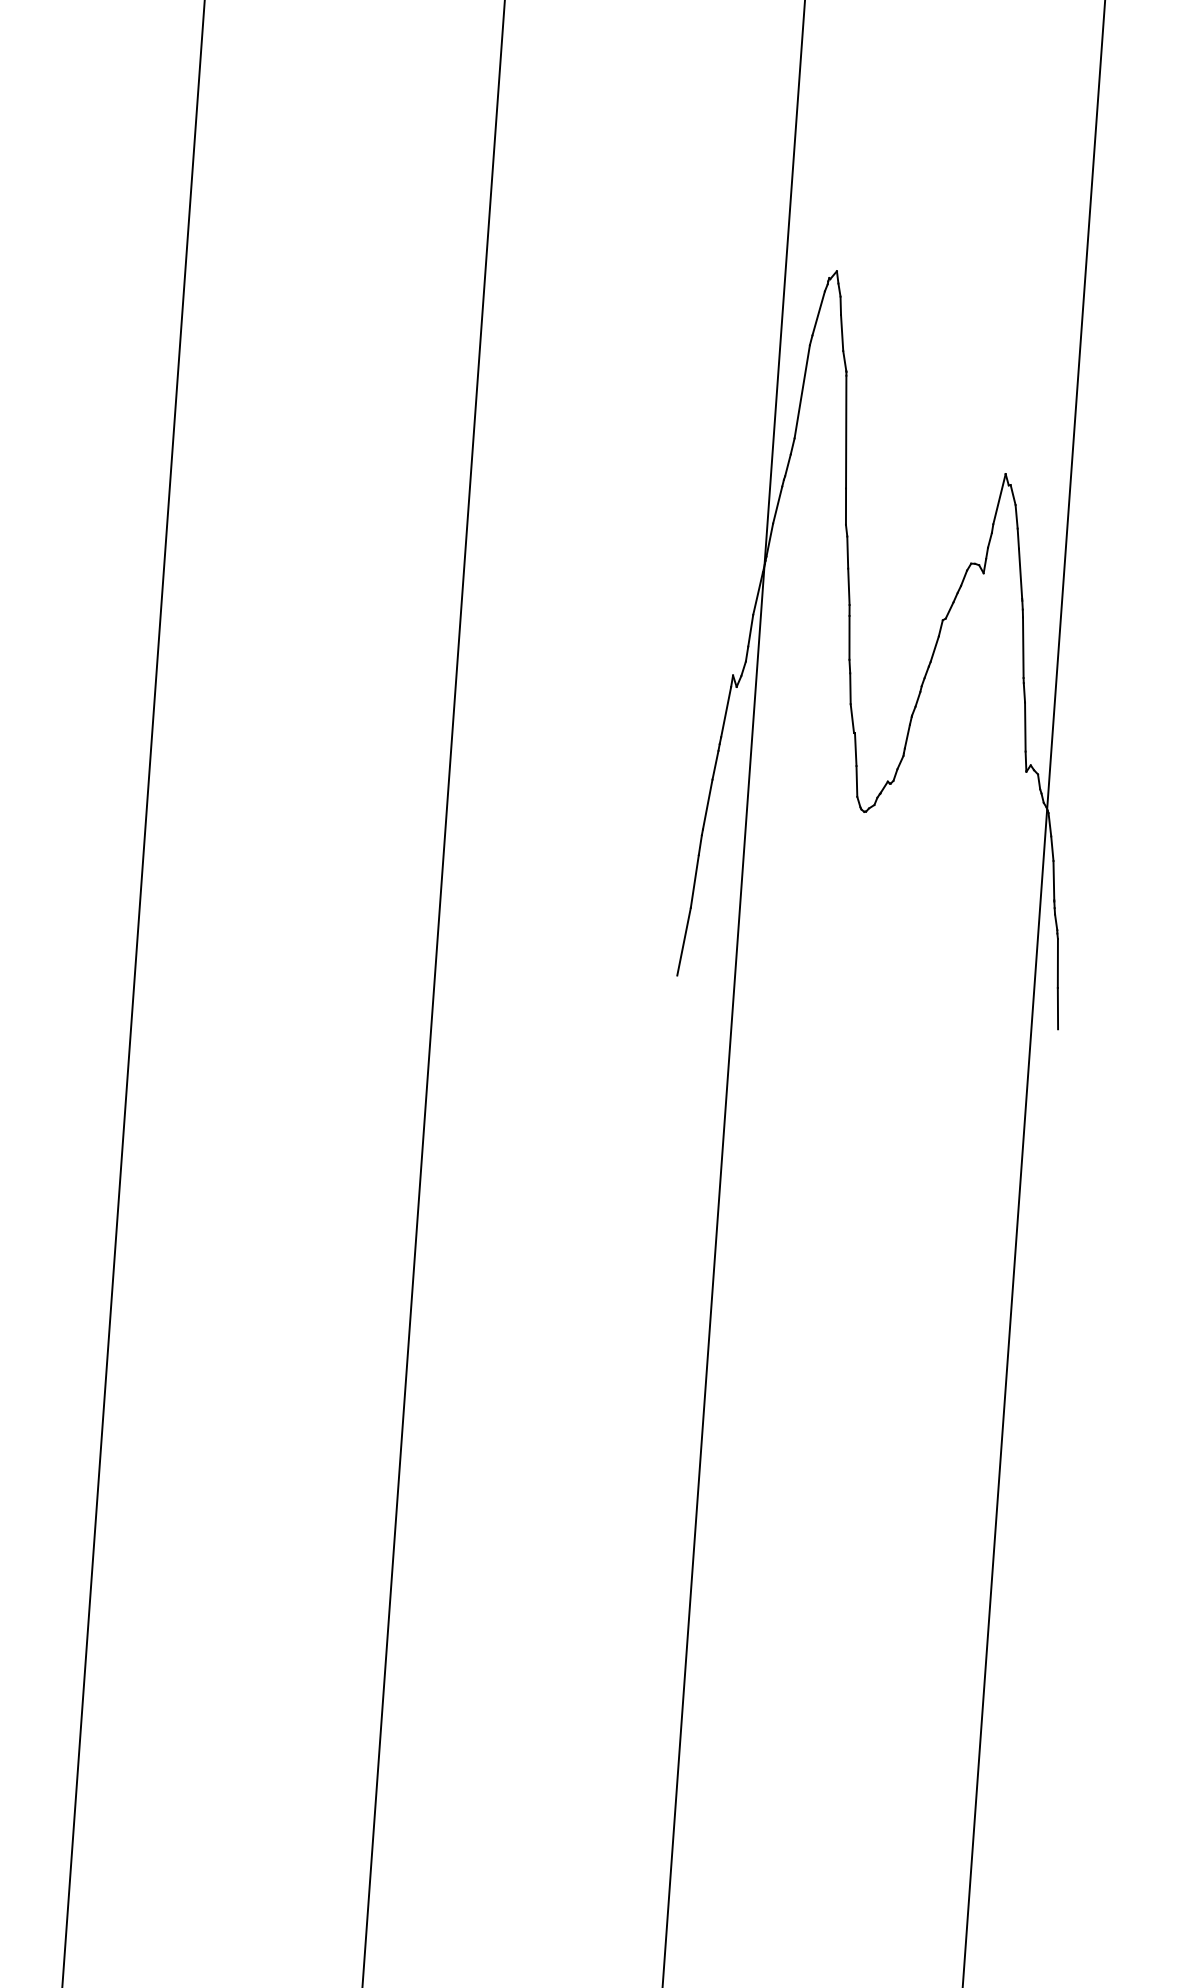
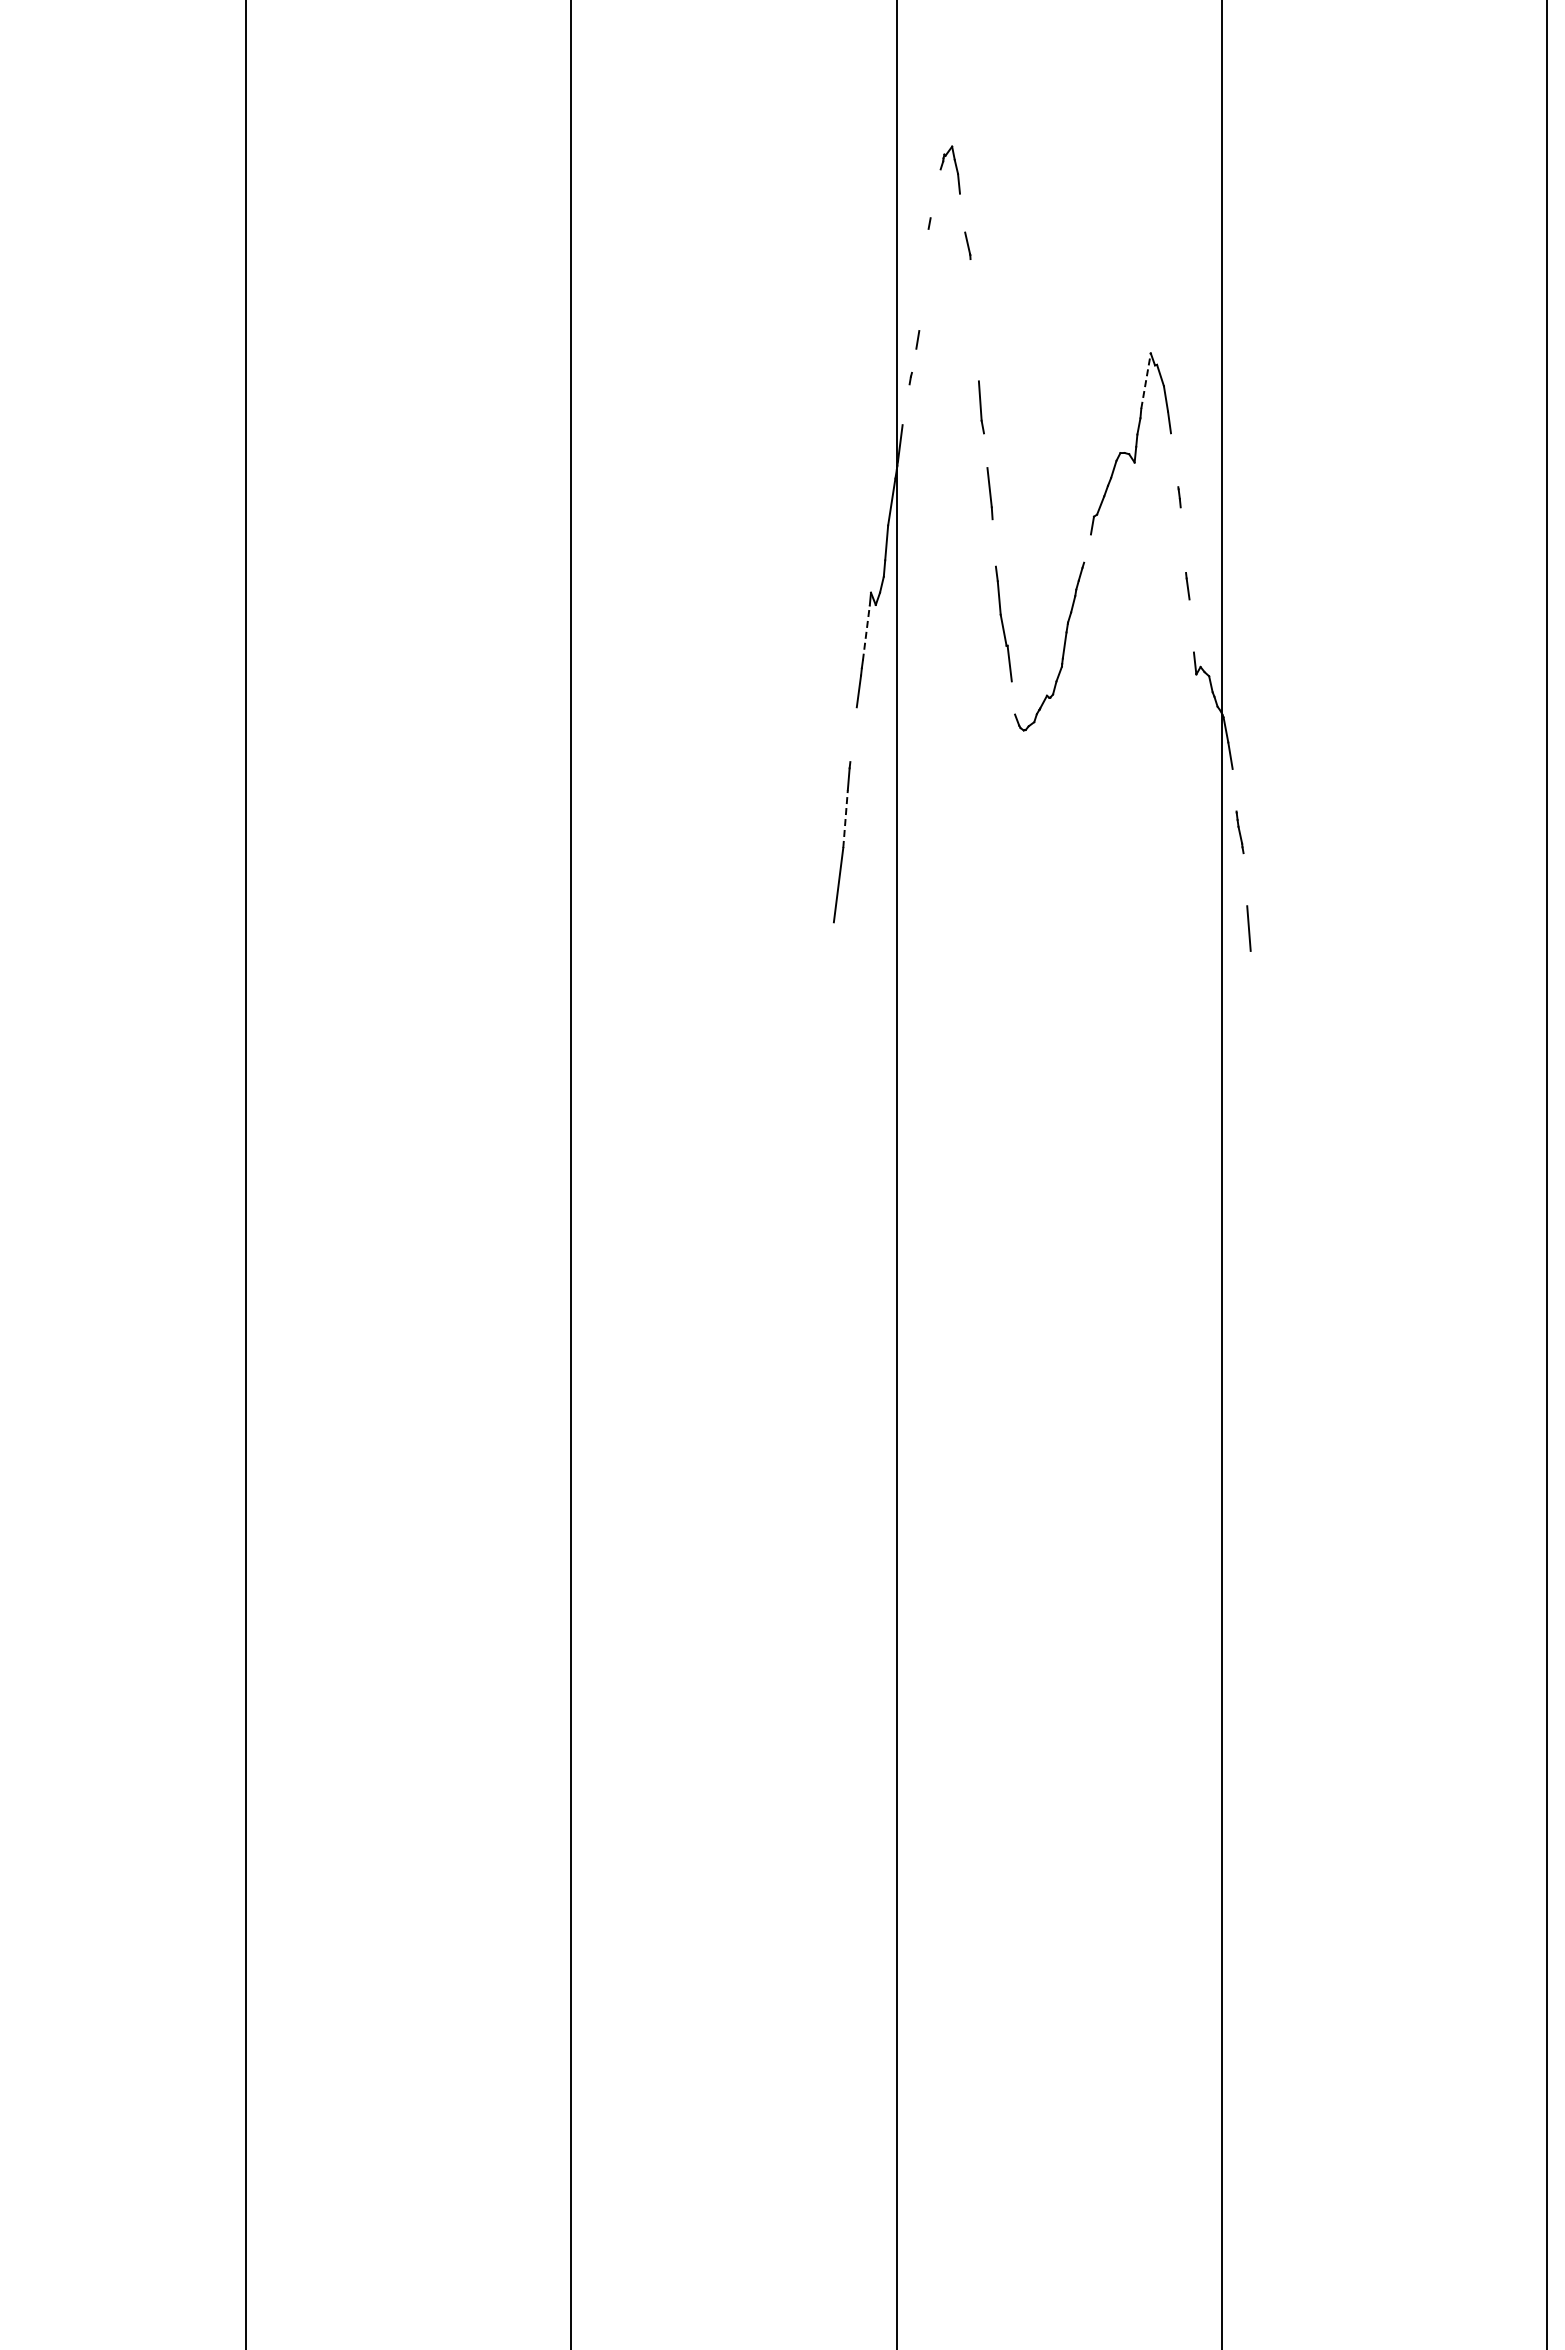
line: (818, 313) -> (935, 193), removed
line: (842, 332) -> (962, 212), removed
line: (801, 391) -> (923, 279), removed
line: (845, 432) -> (974, 320), removed
line: (787, 465) -> (913, 360), removed
line: (999, 498) -> (1146, 380), solid -> dashed
line: (777, 504) -> (905, 404), removed
line: (847, 552) -> (985, 450), removed
line: (1020, 574) -> (1174, 460), removed
line: (848, 637) -> (993, 542), removed
line: (1023, 648) -> (1183, 540), removed
line: (934, 649) -> (1087, 548), removed
line: (726, 712) -> (866, 633), solid -> dashed
line: (1025, 726) -> (1191, 625), removed
line: (856, 780) -> (1013, 697), removed
line: (707, 804) -> (853, 734), removed
line: (1053, 879) -> (1234, 789), removed
line: (694, 881) -> (845, 819), solid -> dashed
line: (1058, 963) -> (1245, 879), removed

